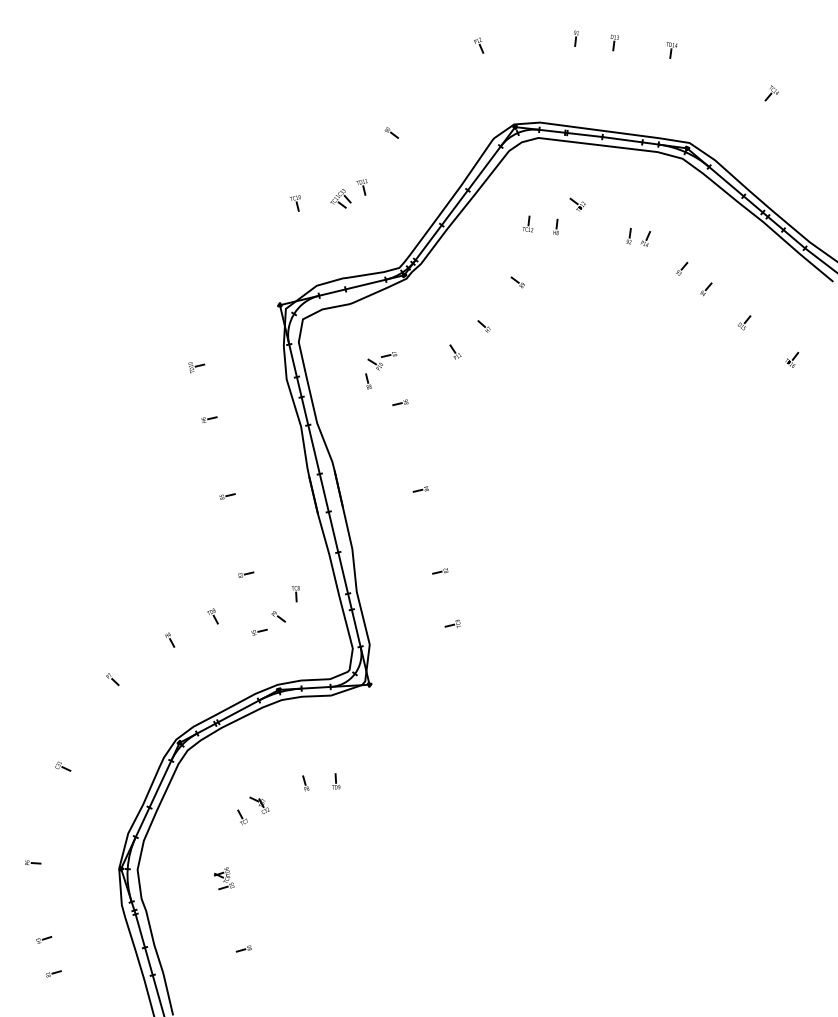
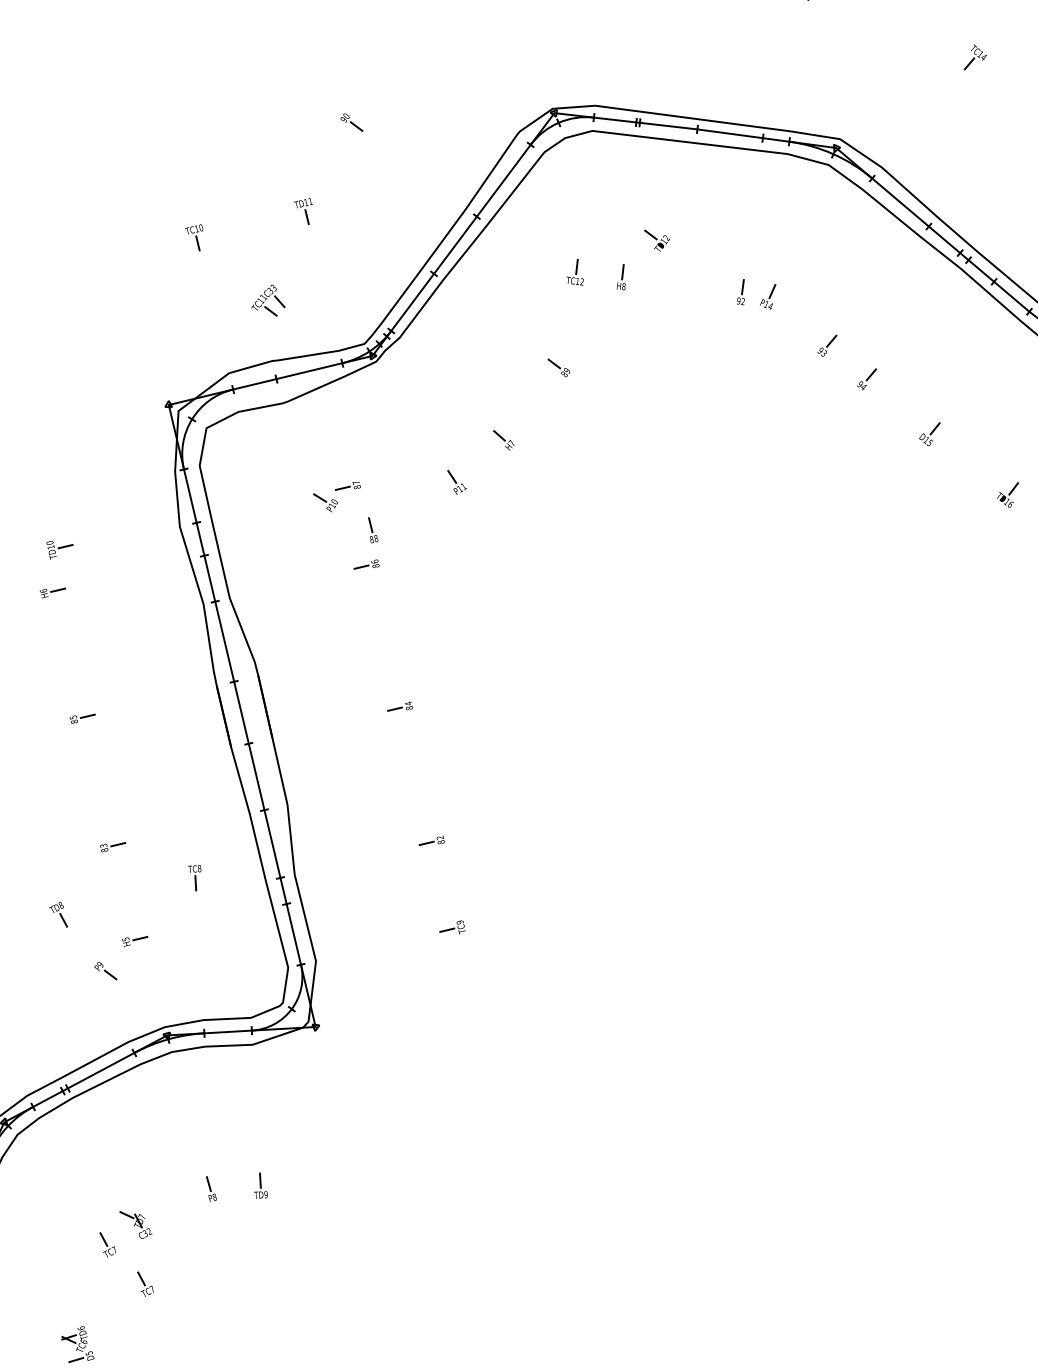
part: (340, 198) -> (268, 300), moved
part: (196, 367) -> (59, 549), moved
part: (368, 381) -> (372, 530), moved
part: (278, 616) -> (105, 970), moved
part: (265, 841) -> (145, 1283), added

